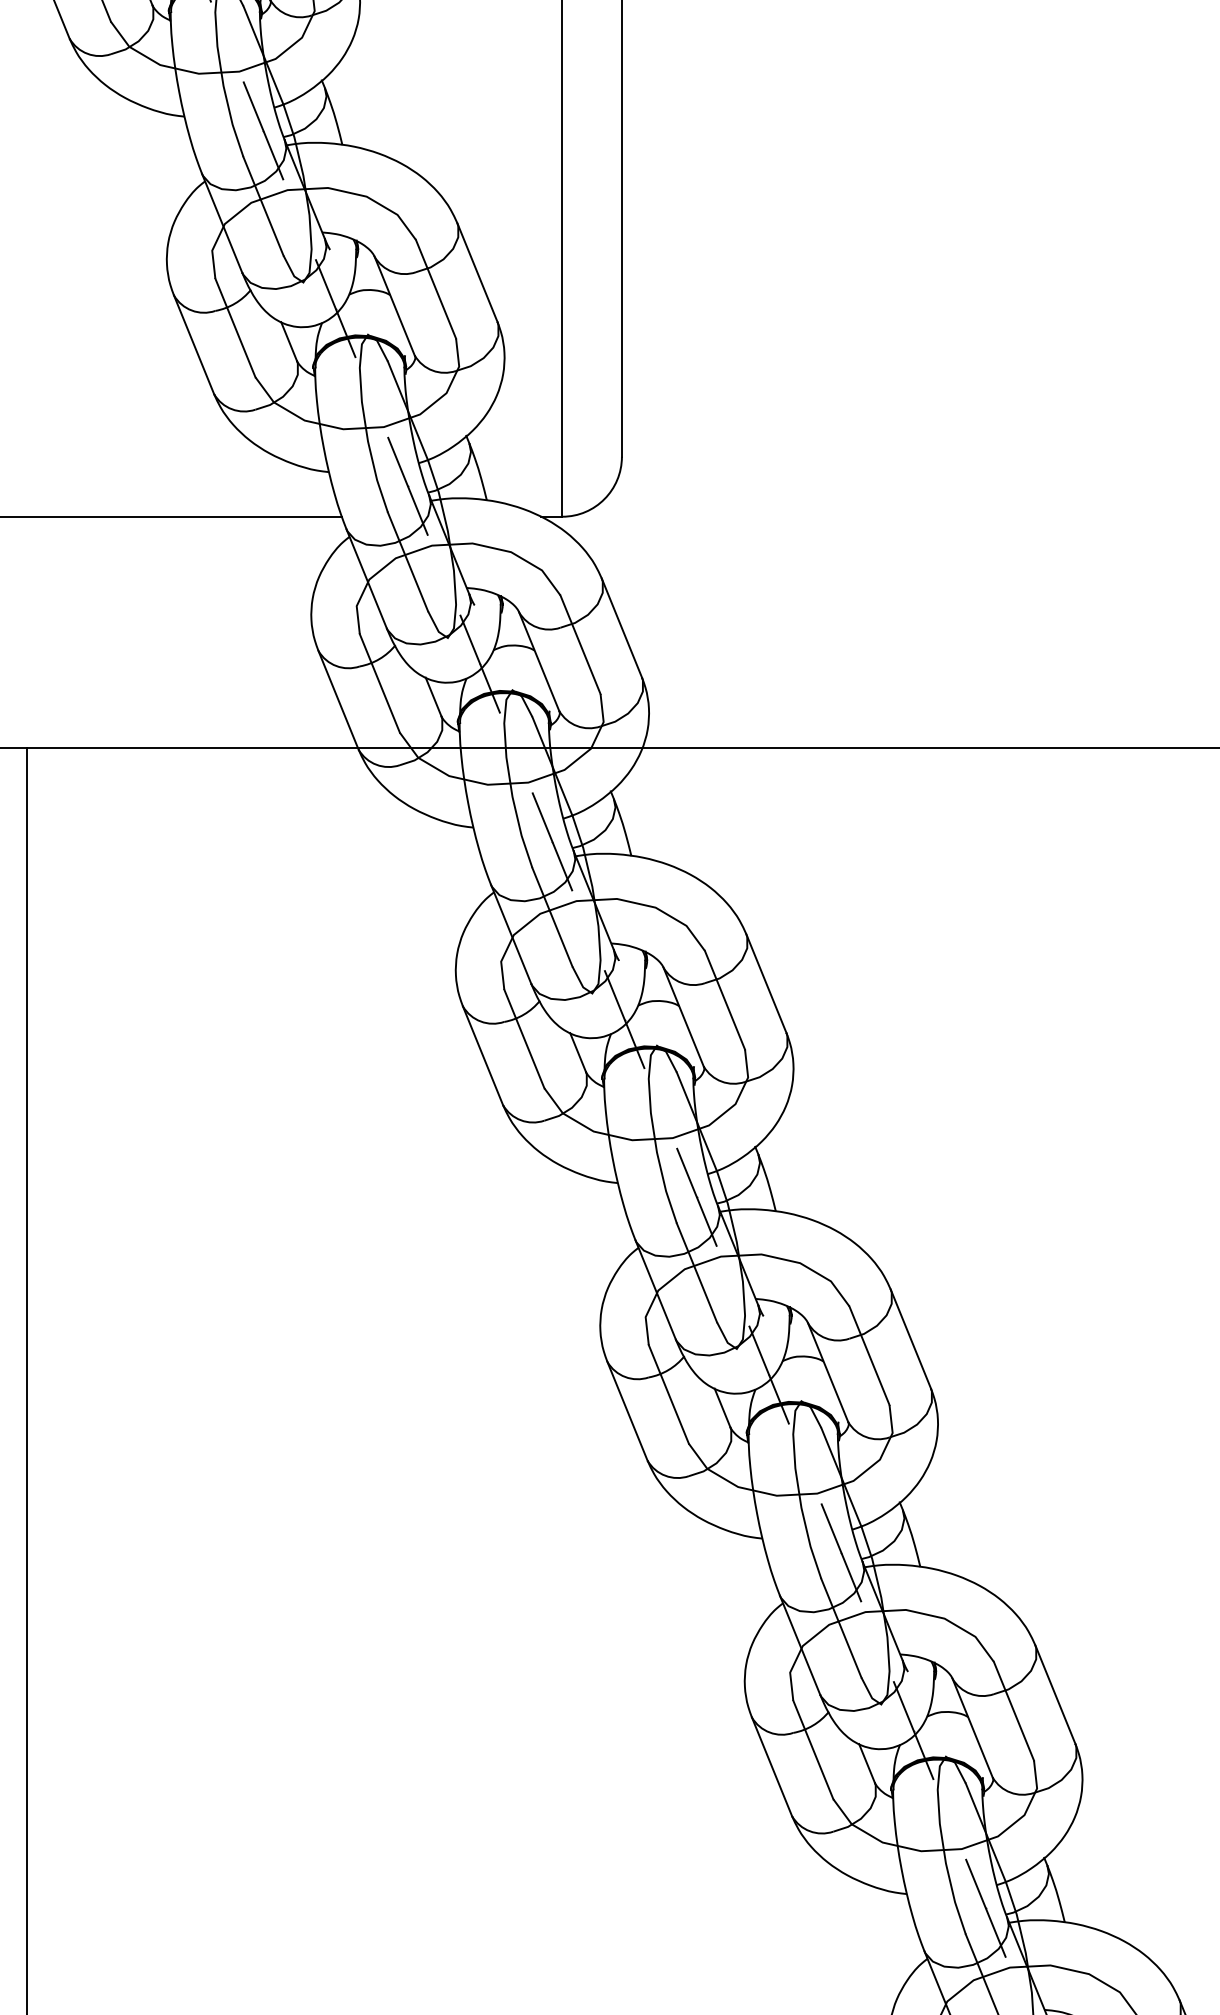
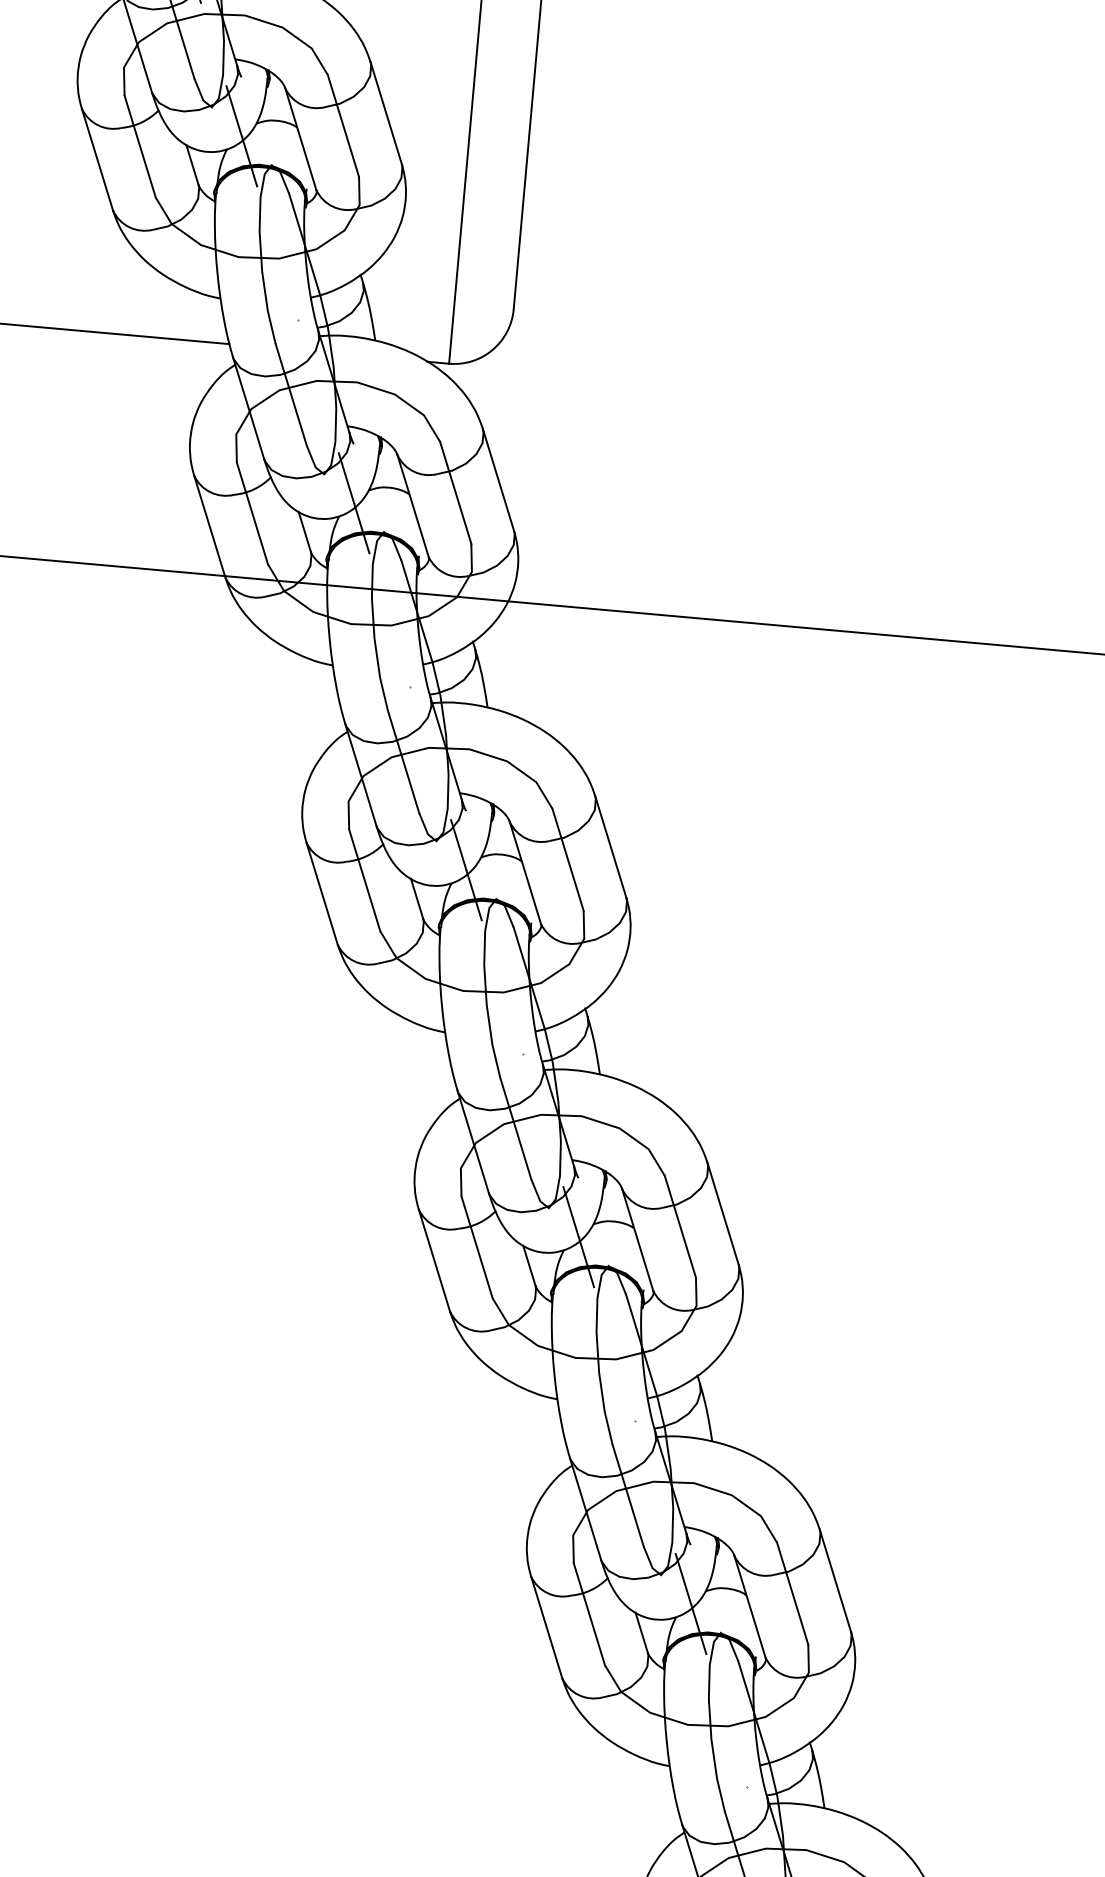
line: (407, 486) -> (297, 319), removed
line: (552, 841) -> (410, 686), removed
line: (696, 1196) -> (522, 1052), removed
line: (841, 1552) -> (635, 1420), removed
line: (985, 1907) -> (746, 1786), removed

